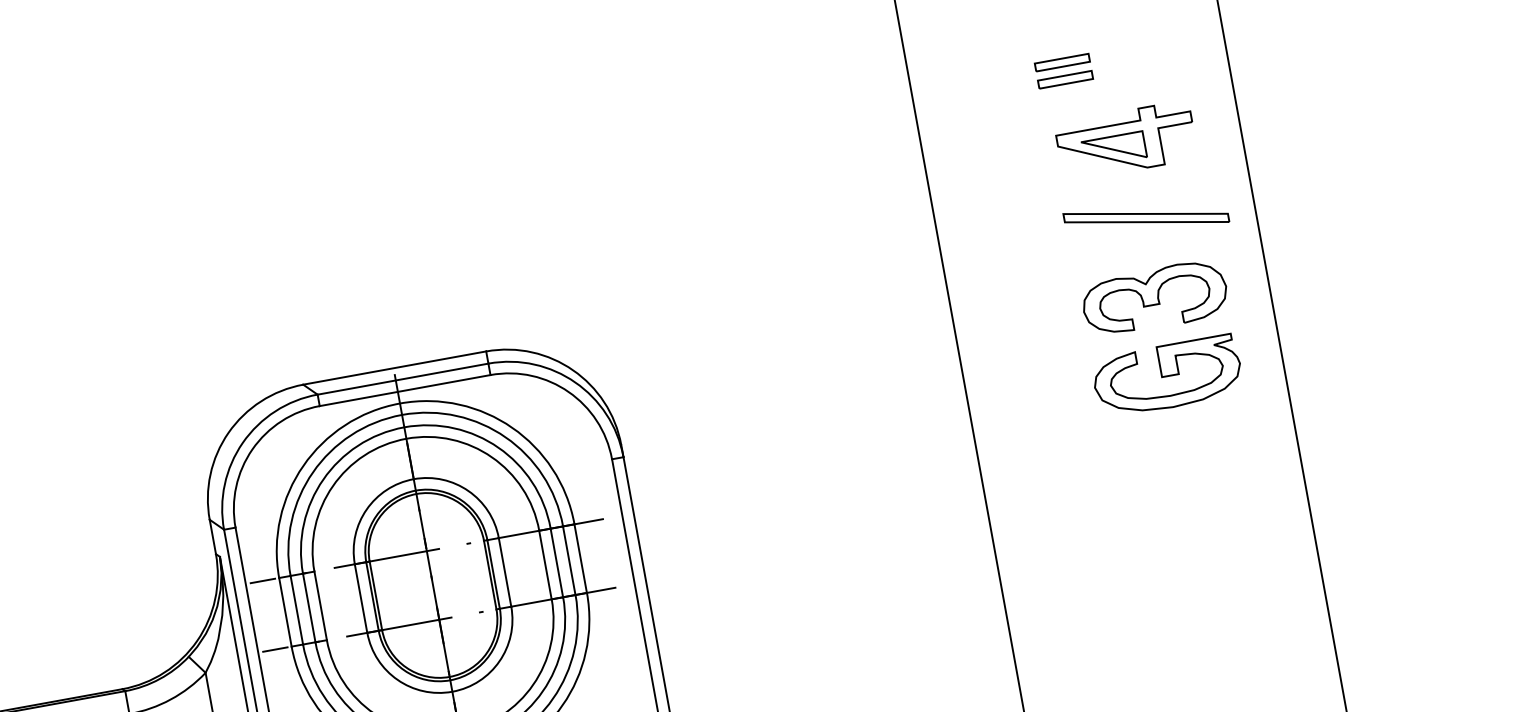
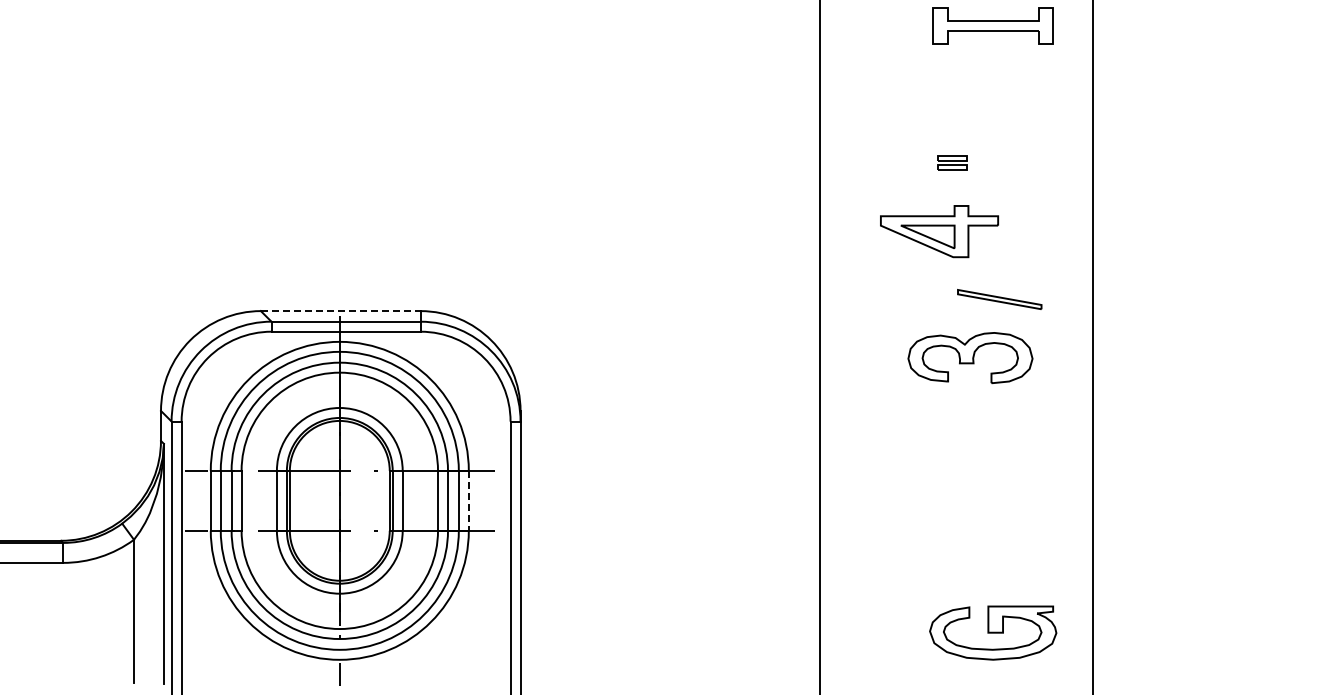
part: (1063, 70) -> (952, 162), size x0.6
part: (1126, 141) -> (939, 231), moved
part: (1146, 217) -> (999, 299), size x0.6
part: (1155, 298) -> (970, 358), moved
line: (394, 368) -> (340, 311), solid -> dashed
part: (1167, 375) -> (993, 632), moved
line: (580, 558) -> (468, 500), solid -> dashed

